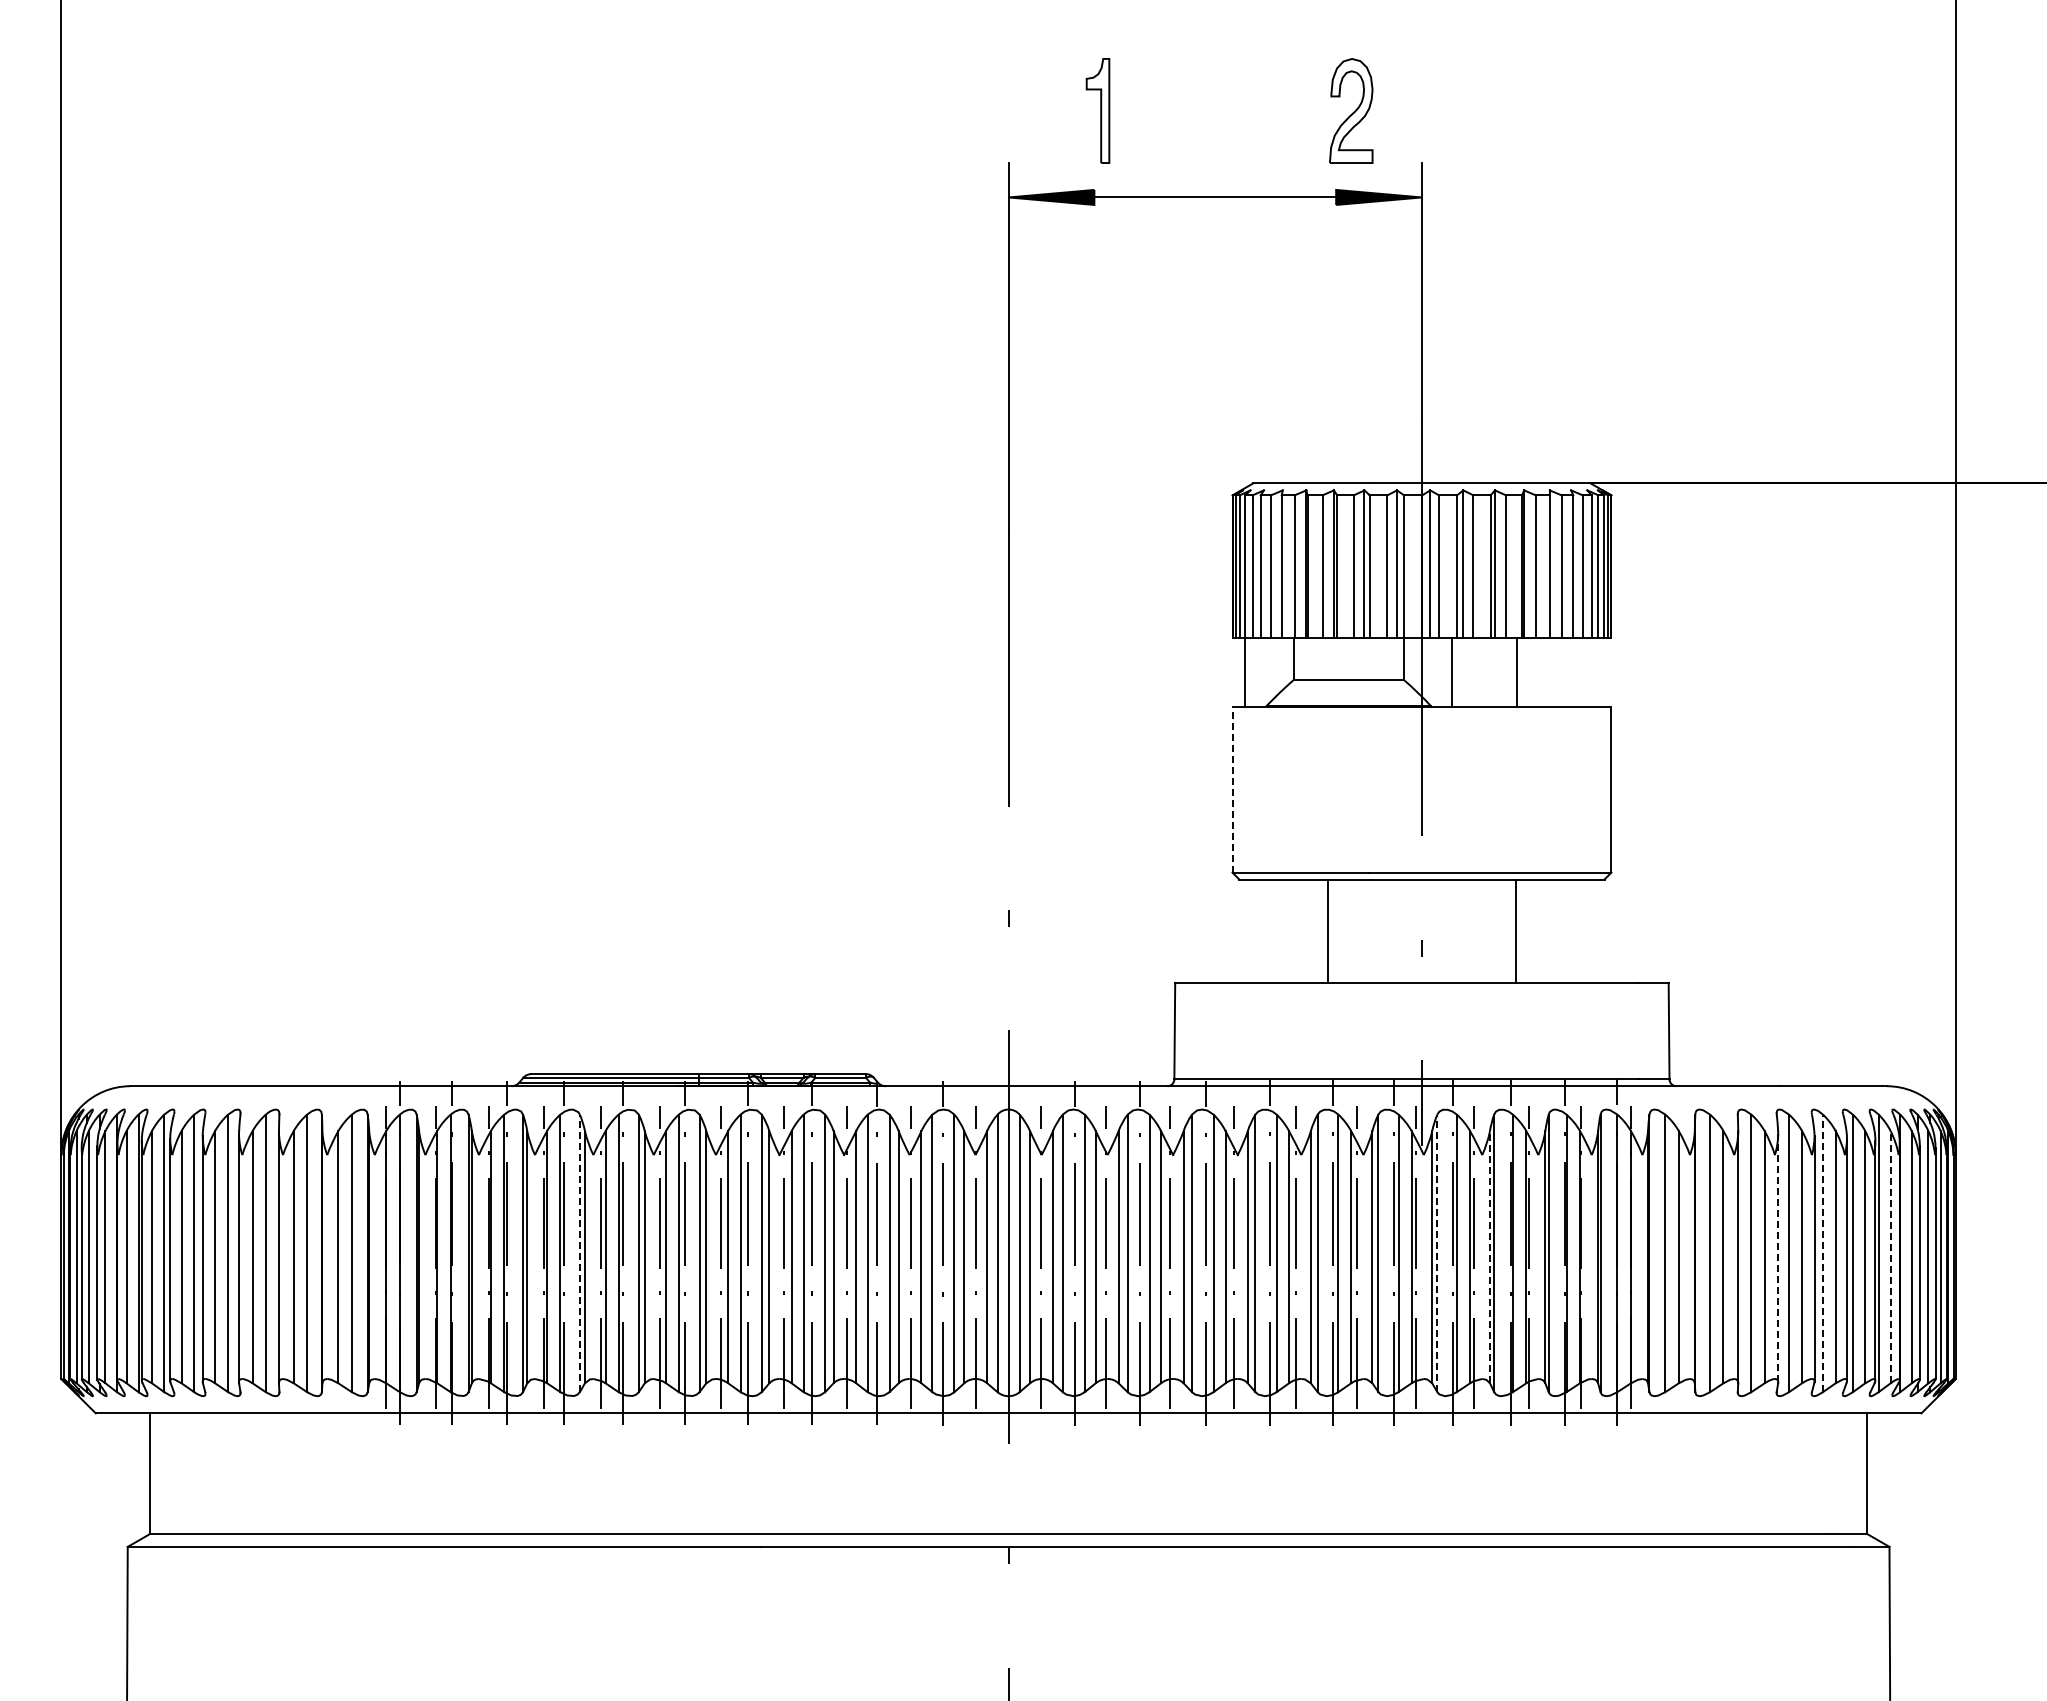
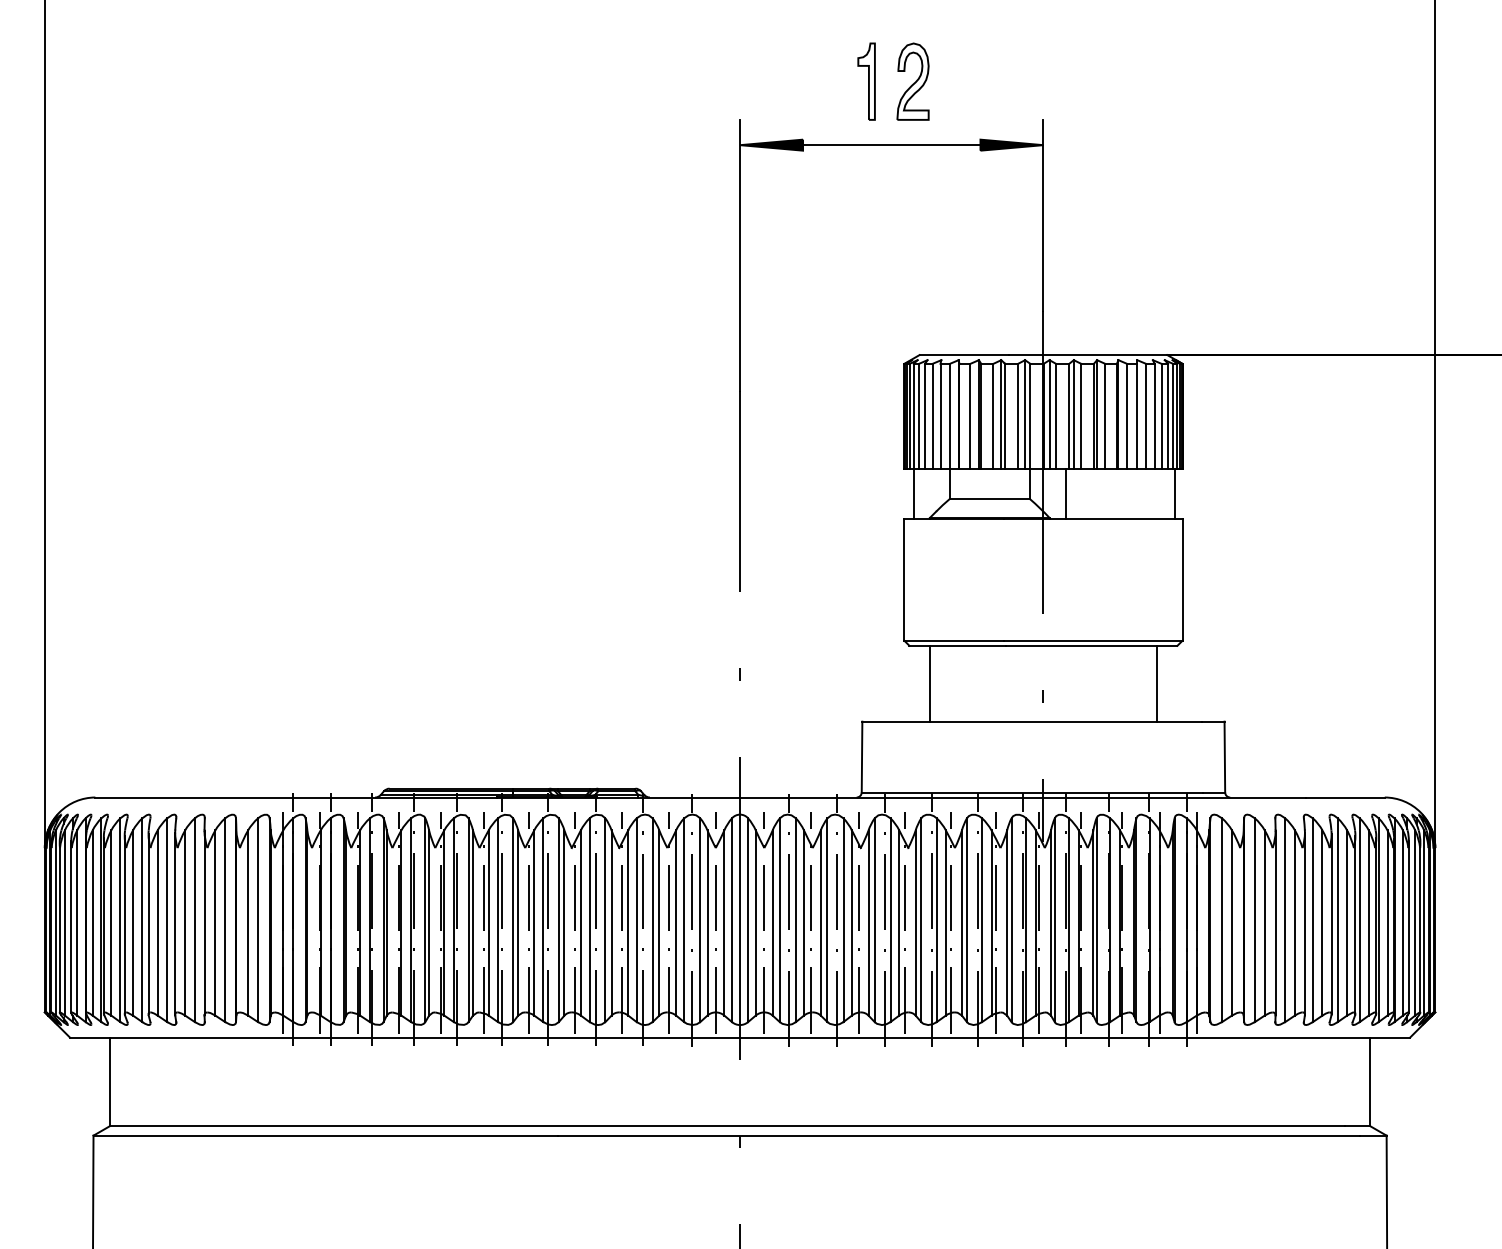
part: (1097, 110) -> (866, 81), moved
part: (1351, 110) -> (913, 81), moved
line: (1517, 672) -> (1175, 493), moved
line: (1232, 789) -> (904, 579), dashed -> solid
line: (1327, 930) -> (929, 683), moved
line: (1515, 930) -> (1156, 683), moved
line: (579, 1253) -> (425, 920), dashed -> solid
line: (1437, 1253) -> (1054, 920), dashed -> solid
line: (1822, 1253) -> (1337, 920), dashed -> solid
line: (1489, 1256) -> (1093, 922), dashed -> solid
line: (1890, 1256) -> (1387, 922), dashed -> solid
line: (1778, 1258) -> (1305, 923), dashed -> solid

